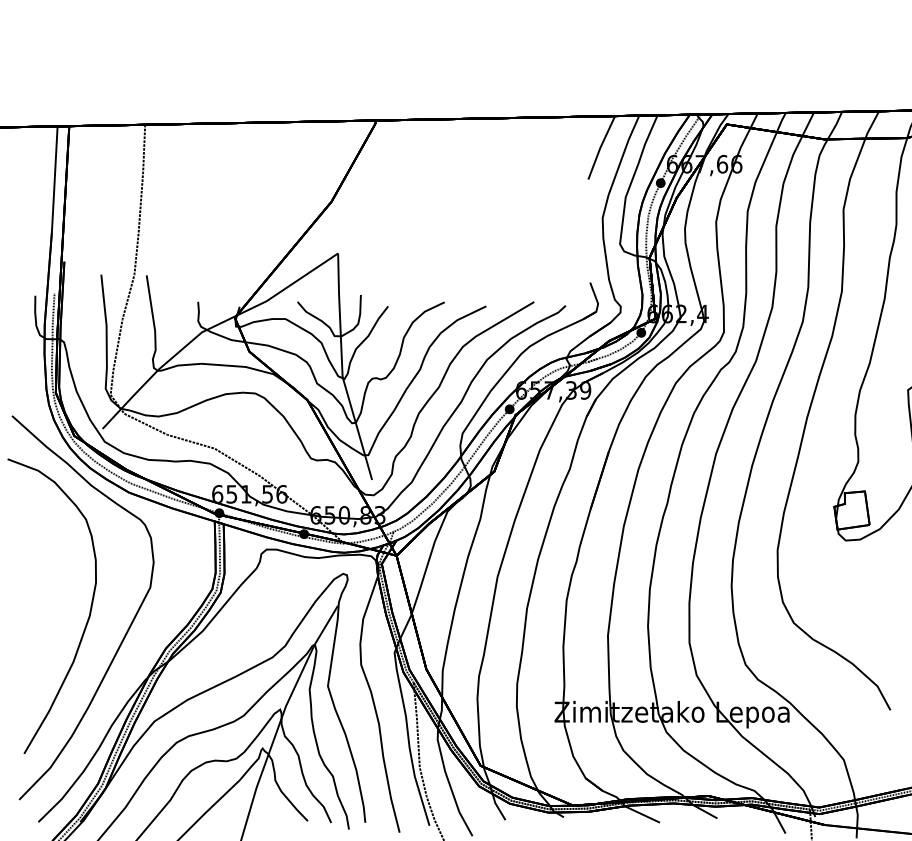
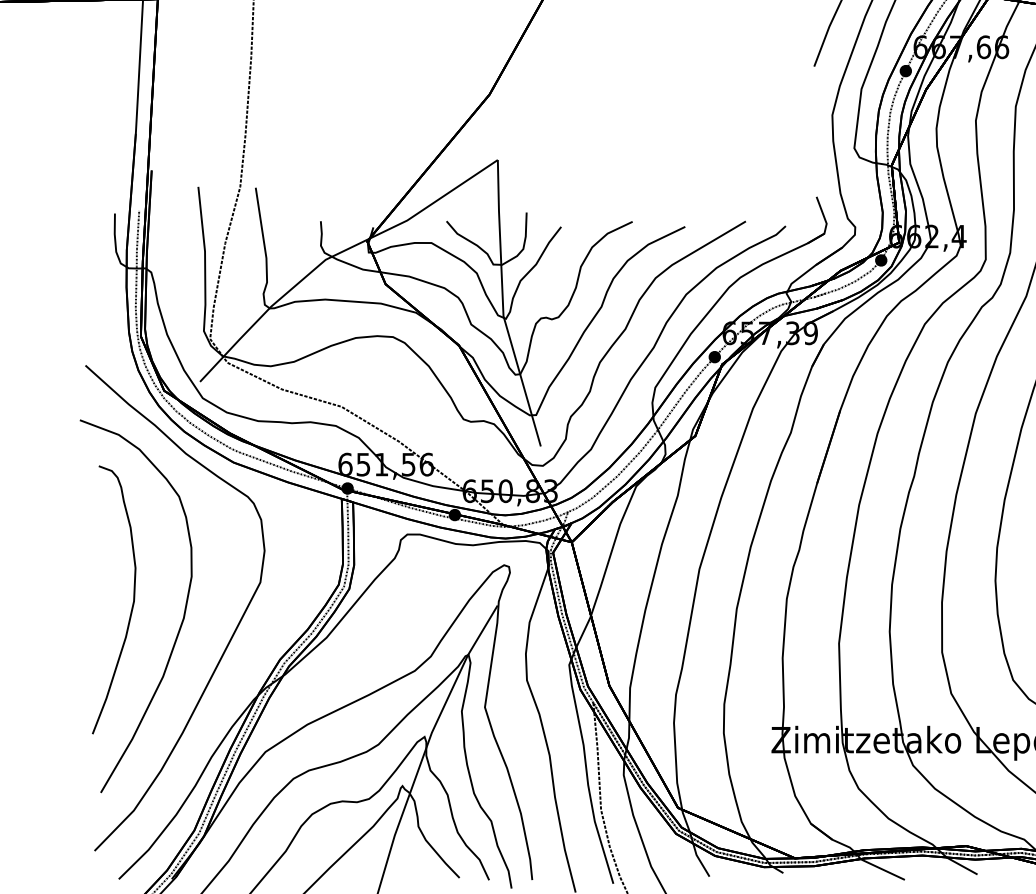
part: (48, 605) -> (131, 605), added

